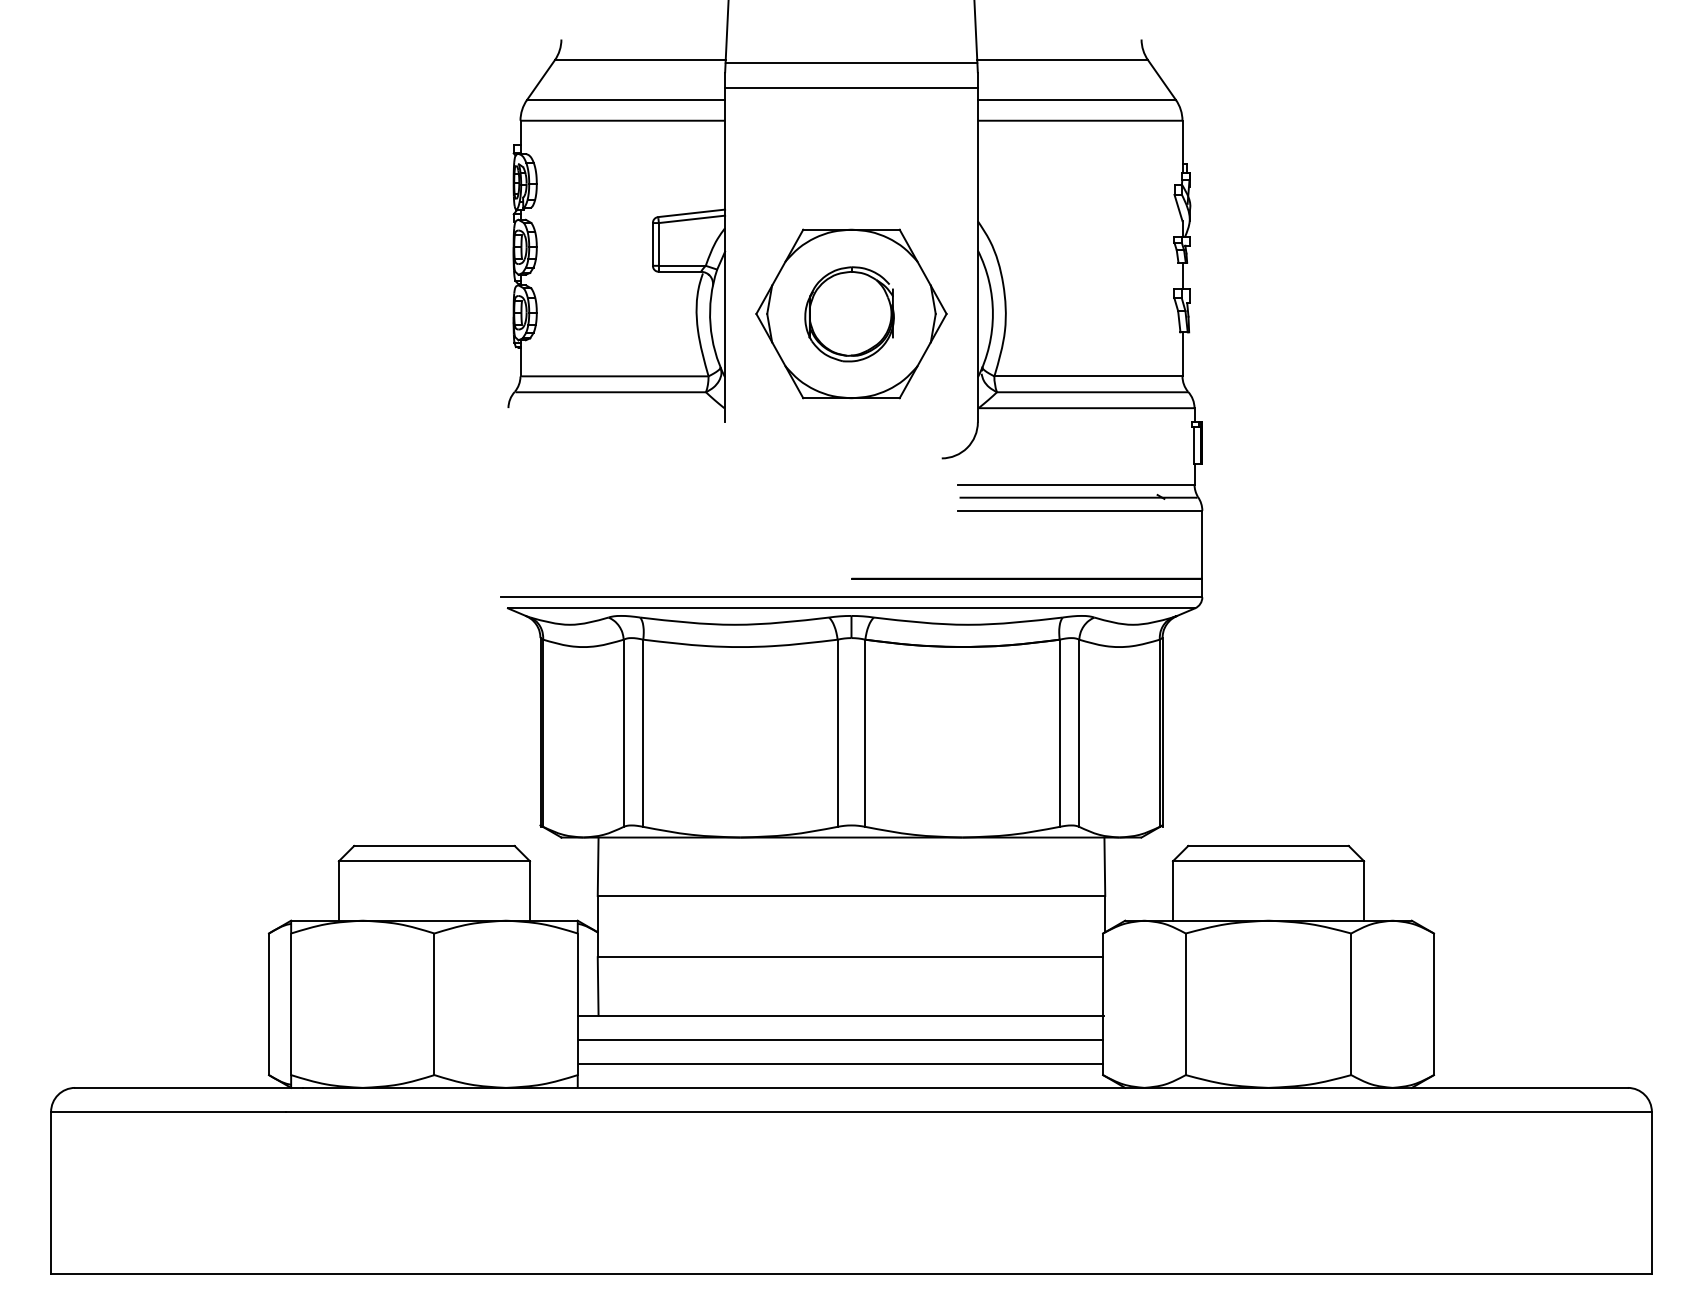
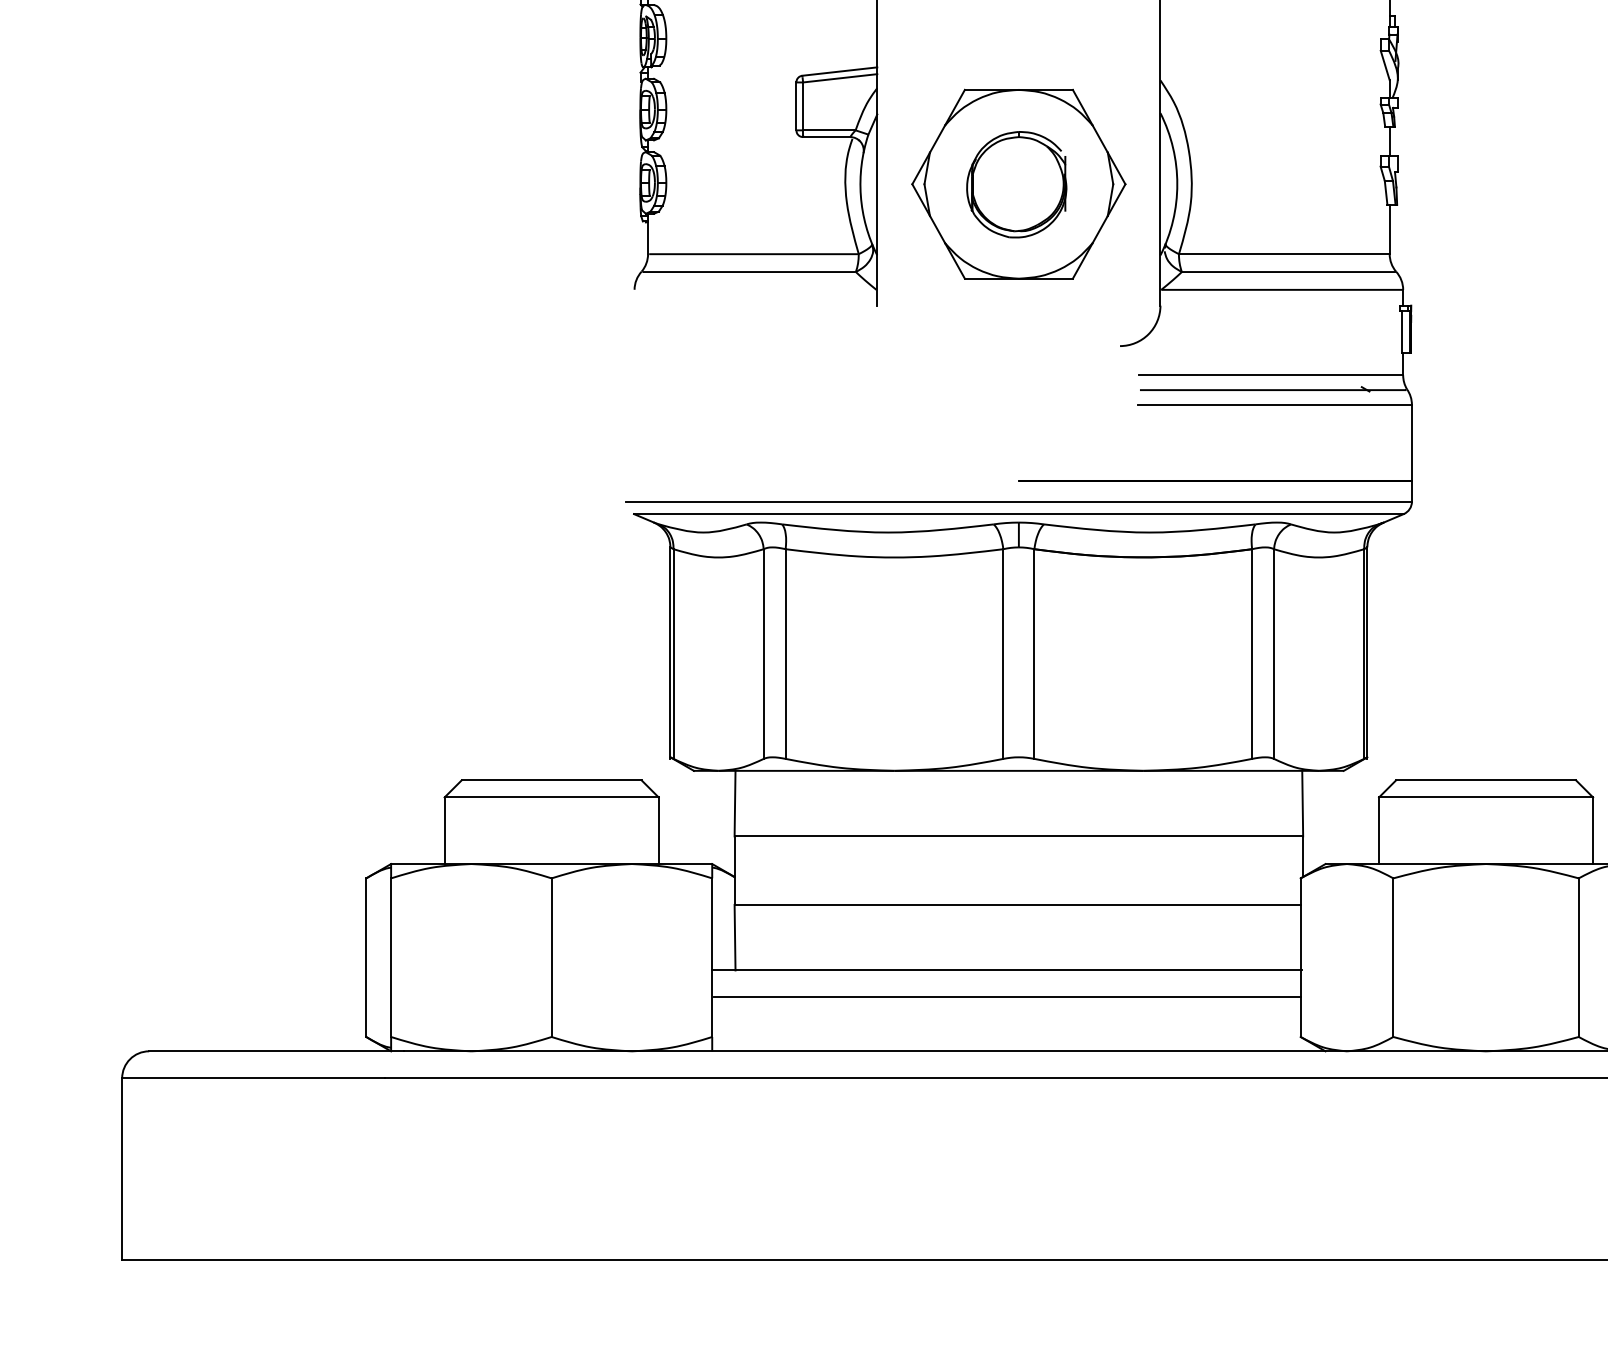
line: (841, 1063) -> (1007, 1024), removed

